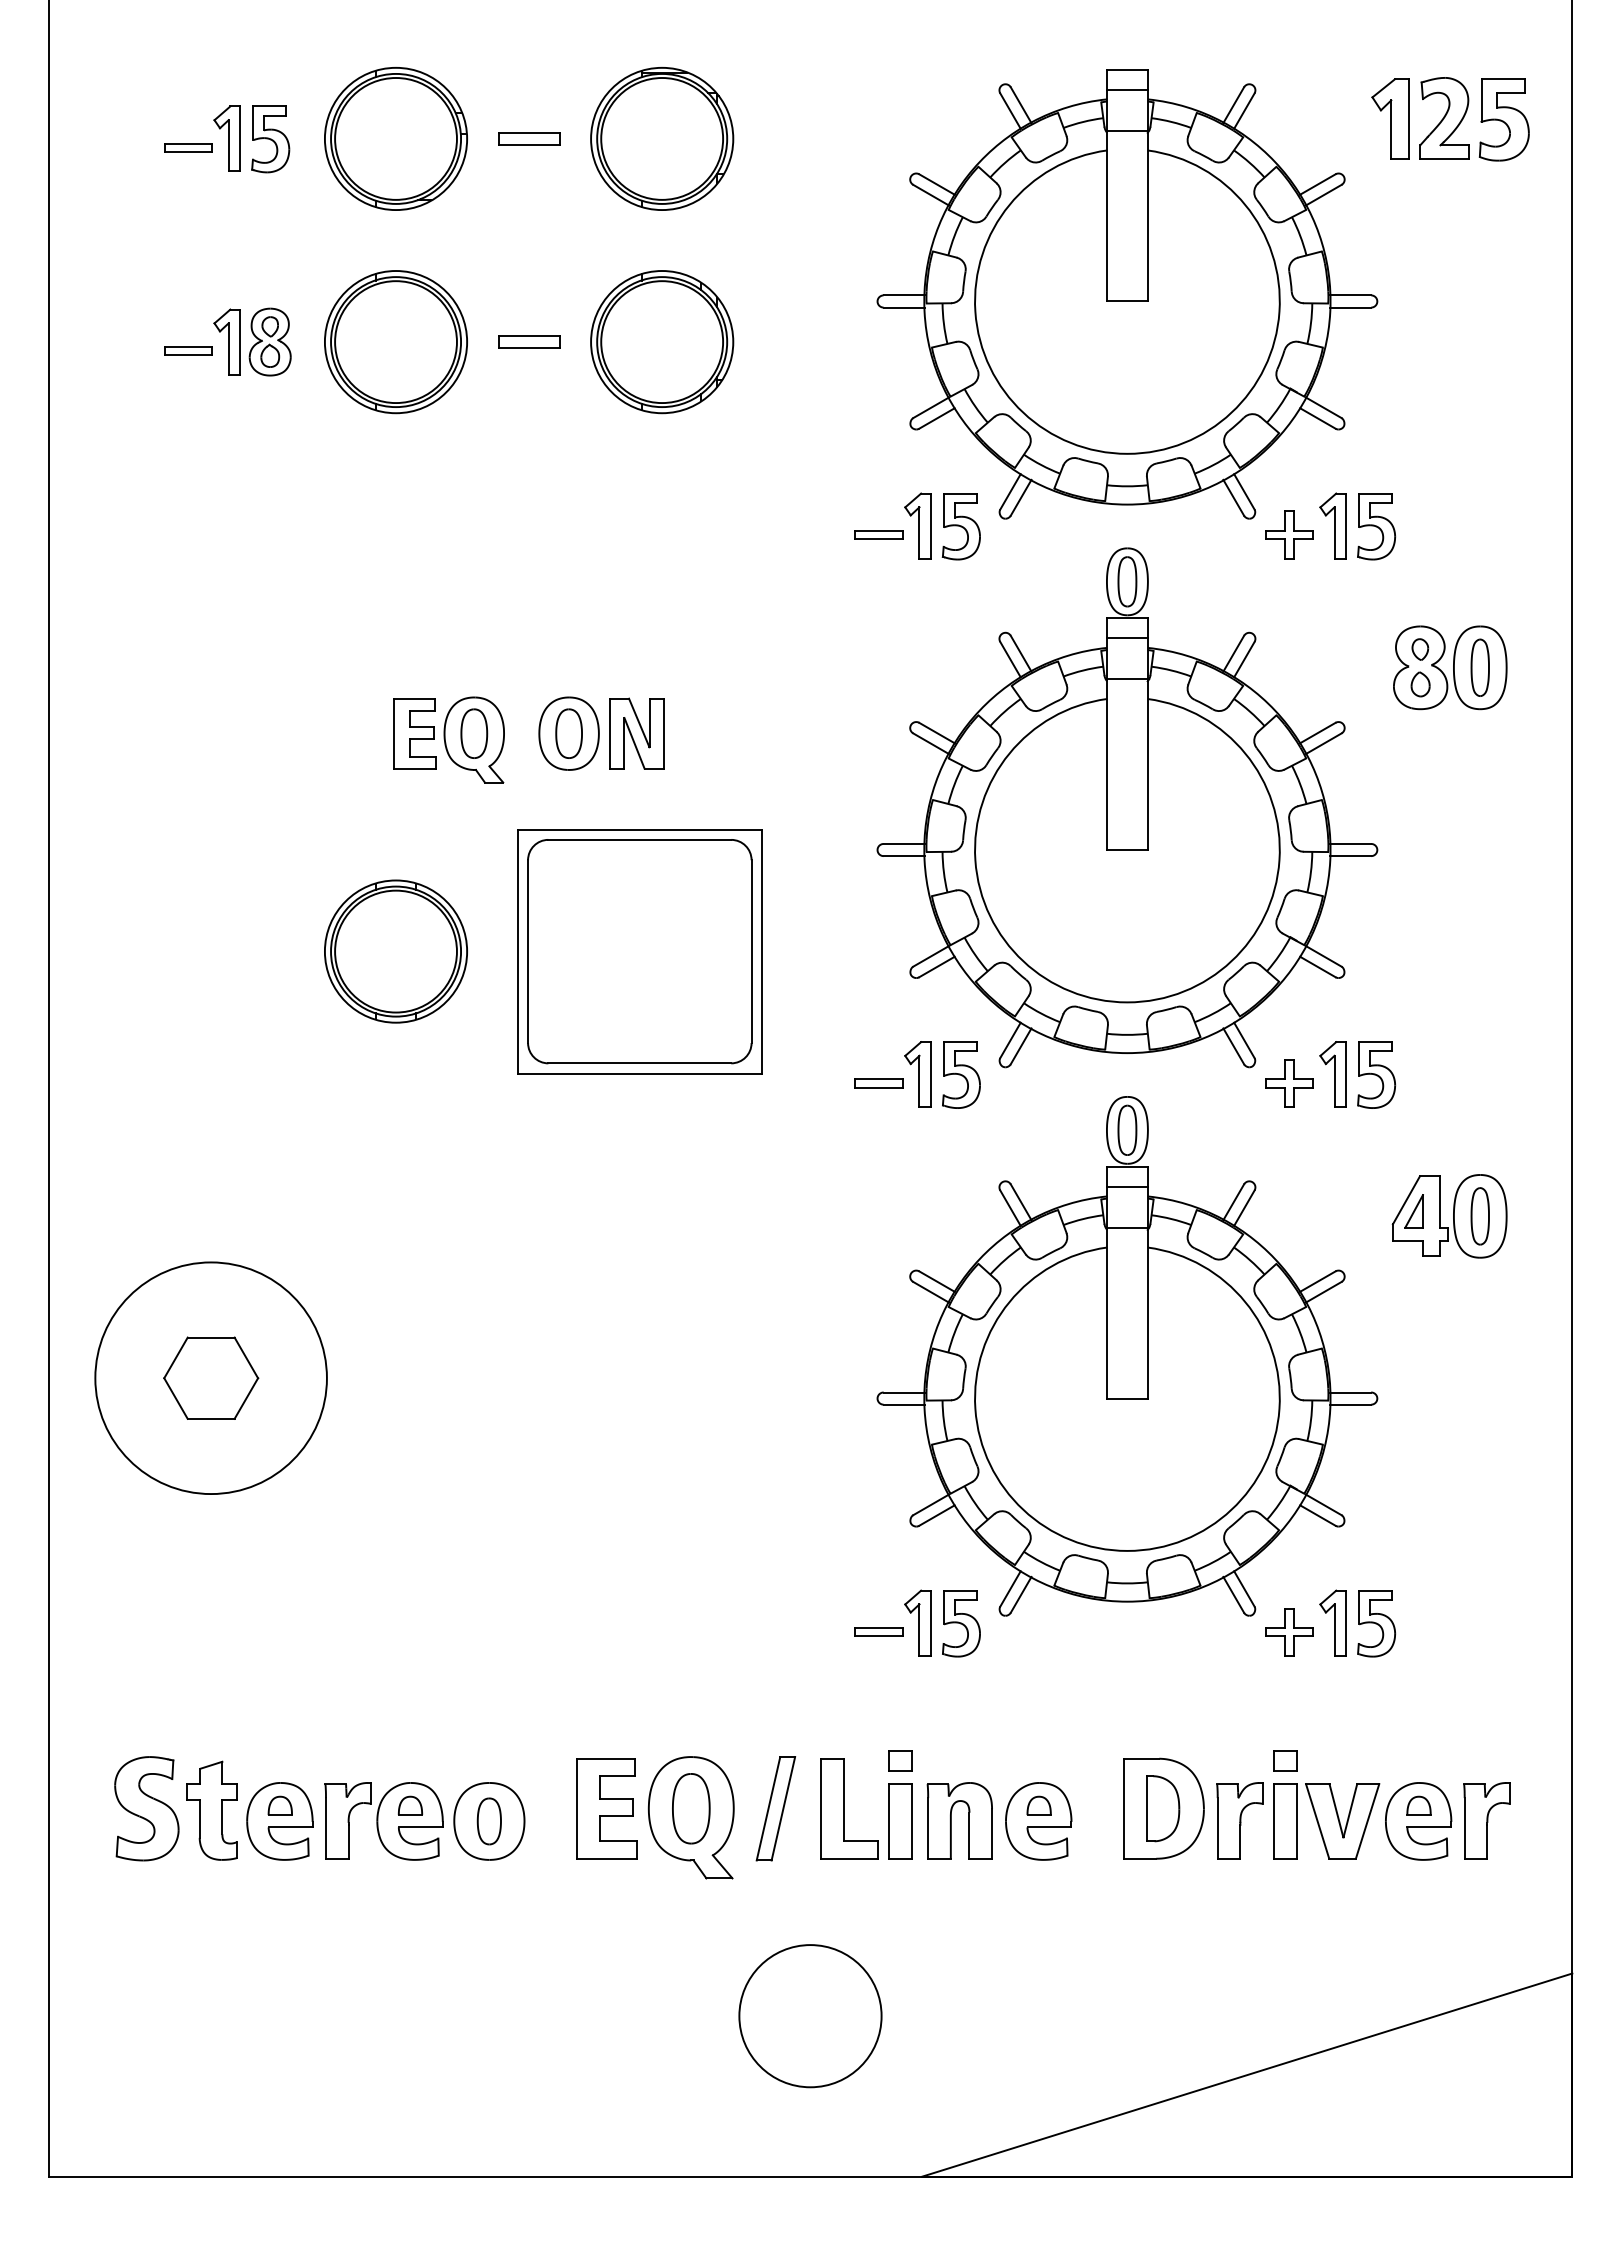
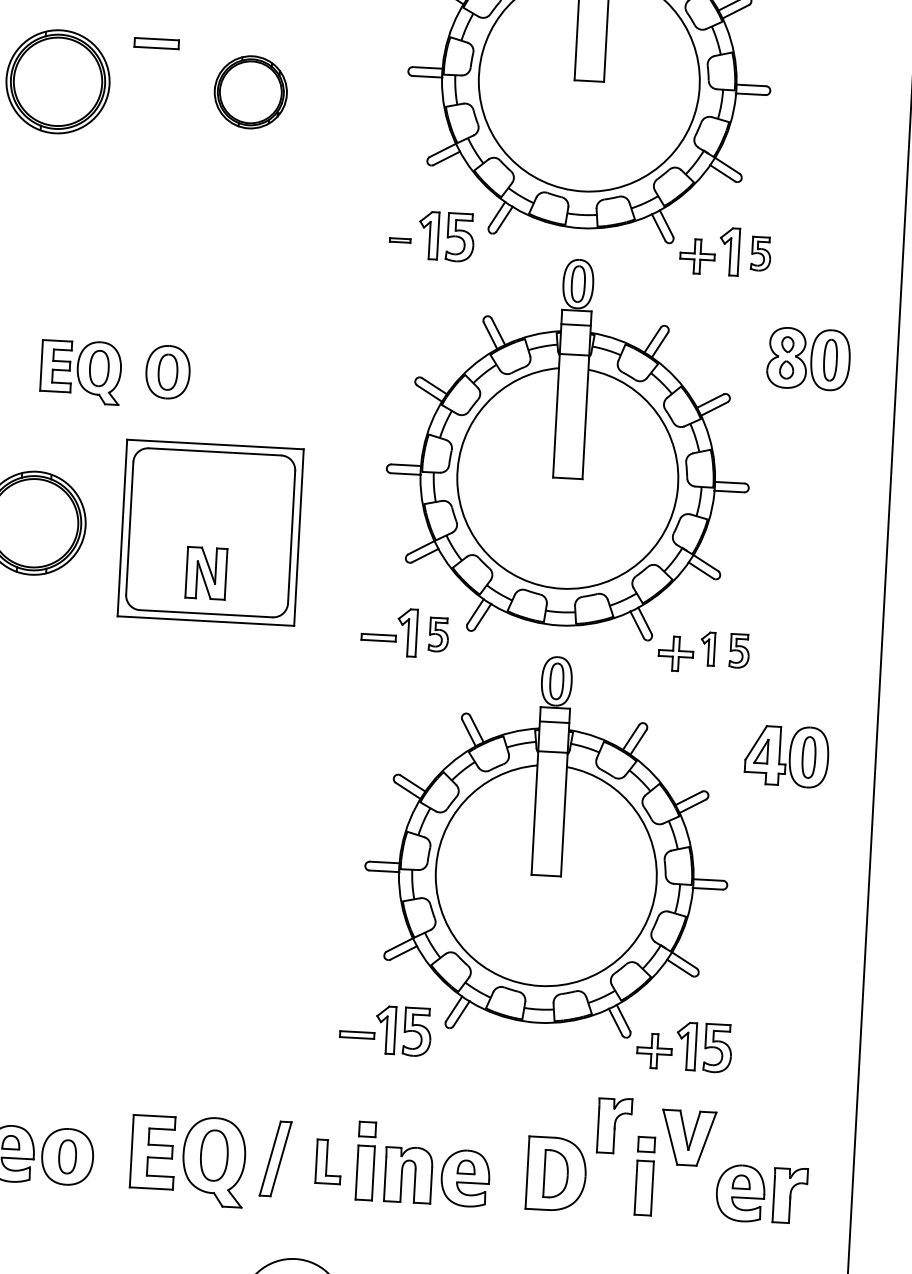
part: (529, 341) -> (157, 43), moved
part: (662, 342) -> (251, 92), size x0.7
part: (1376, 526) -> (760, 253), size x0.7
part: (878, 534) -> (399, 240), size x0.6
part: (636, 733) -> (206, 573), moved
part: (961, 1074) -> (438, 634), size x0.7
part: (1332, 1074) -> (707, 648), size x0.7
part: (1376, 1074) -> (739, 650), size x0.7
part: (849, 1808) -> (328, 1161), size x0.6
part: (1239, 1820) -> (614, 1125), moved
part: (1342, 1821) -> (688, 1138), moved

